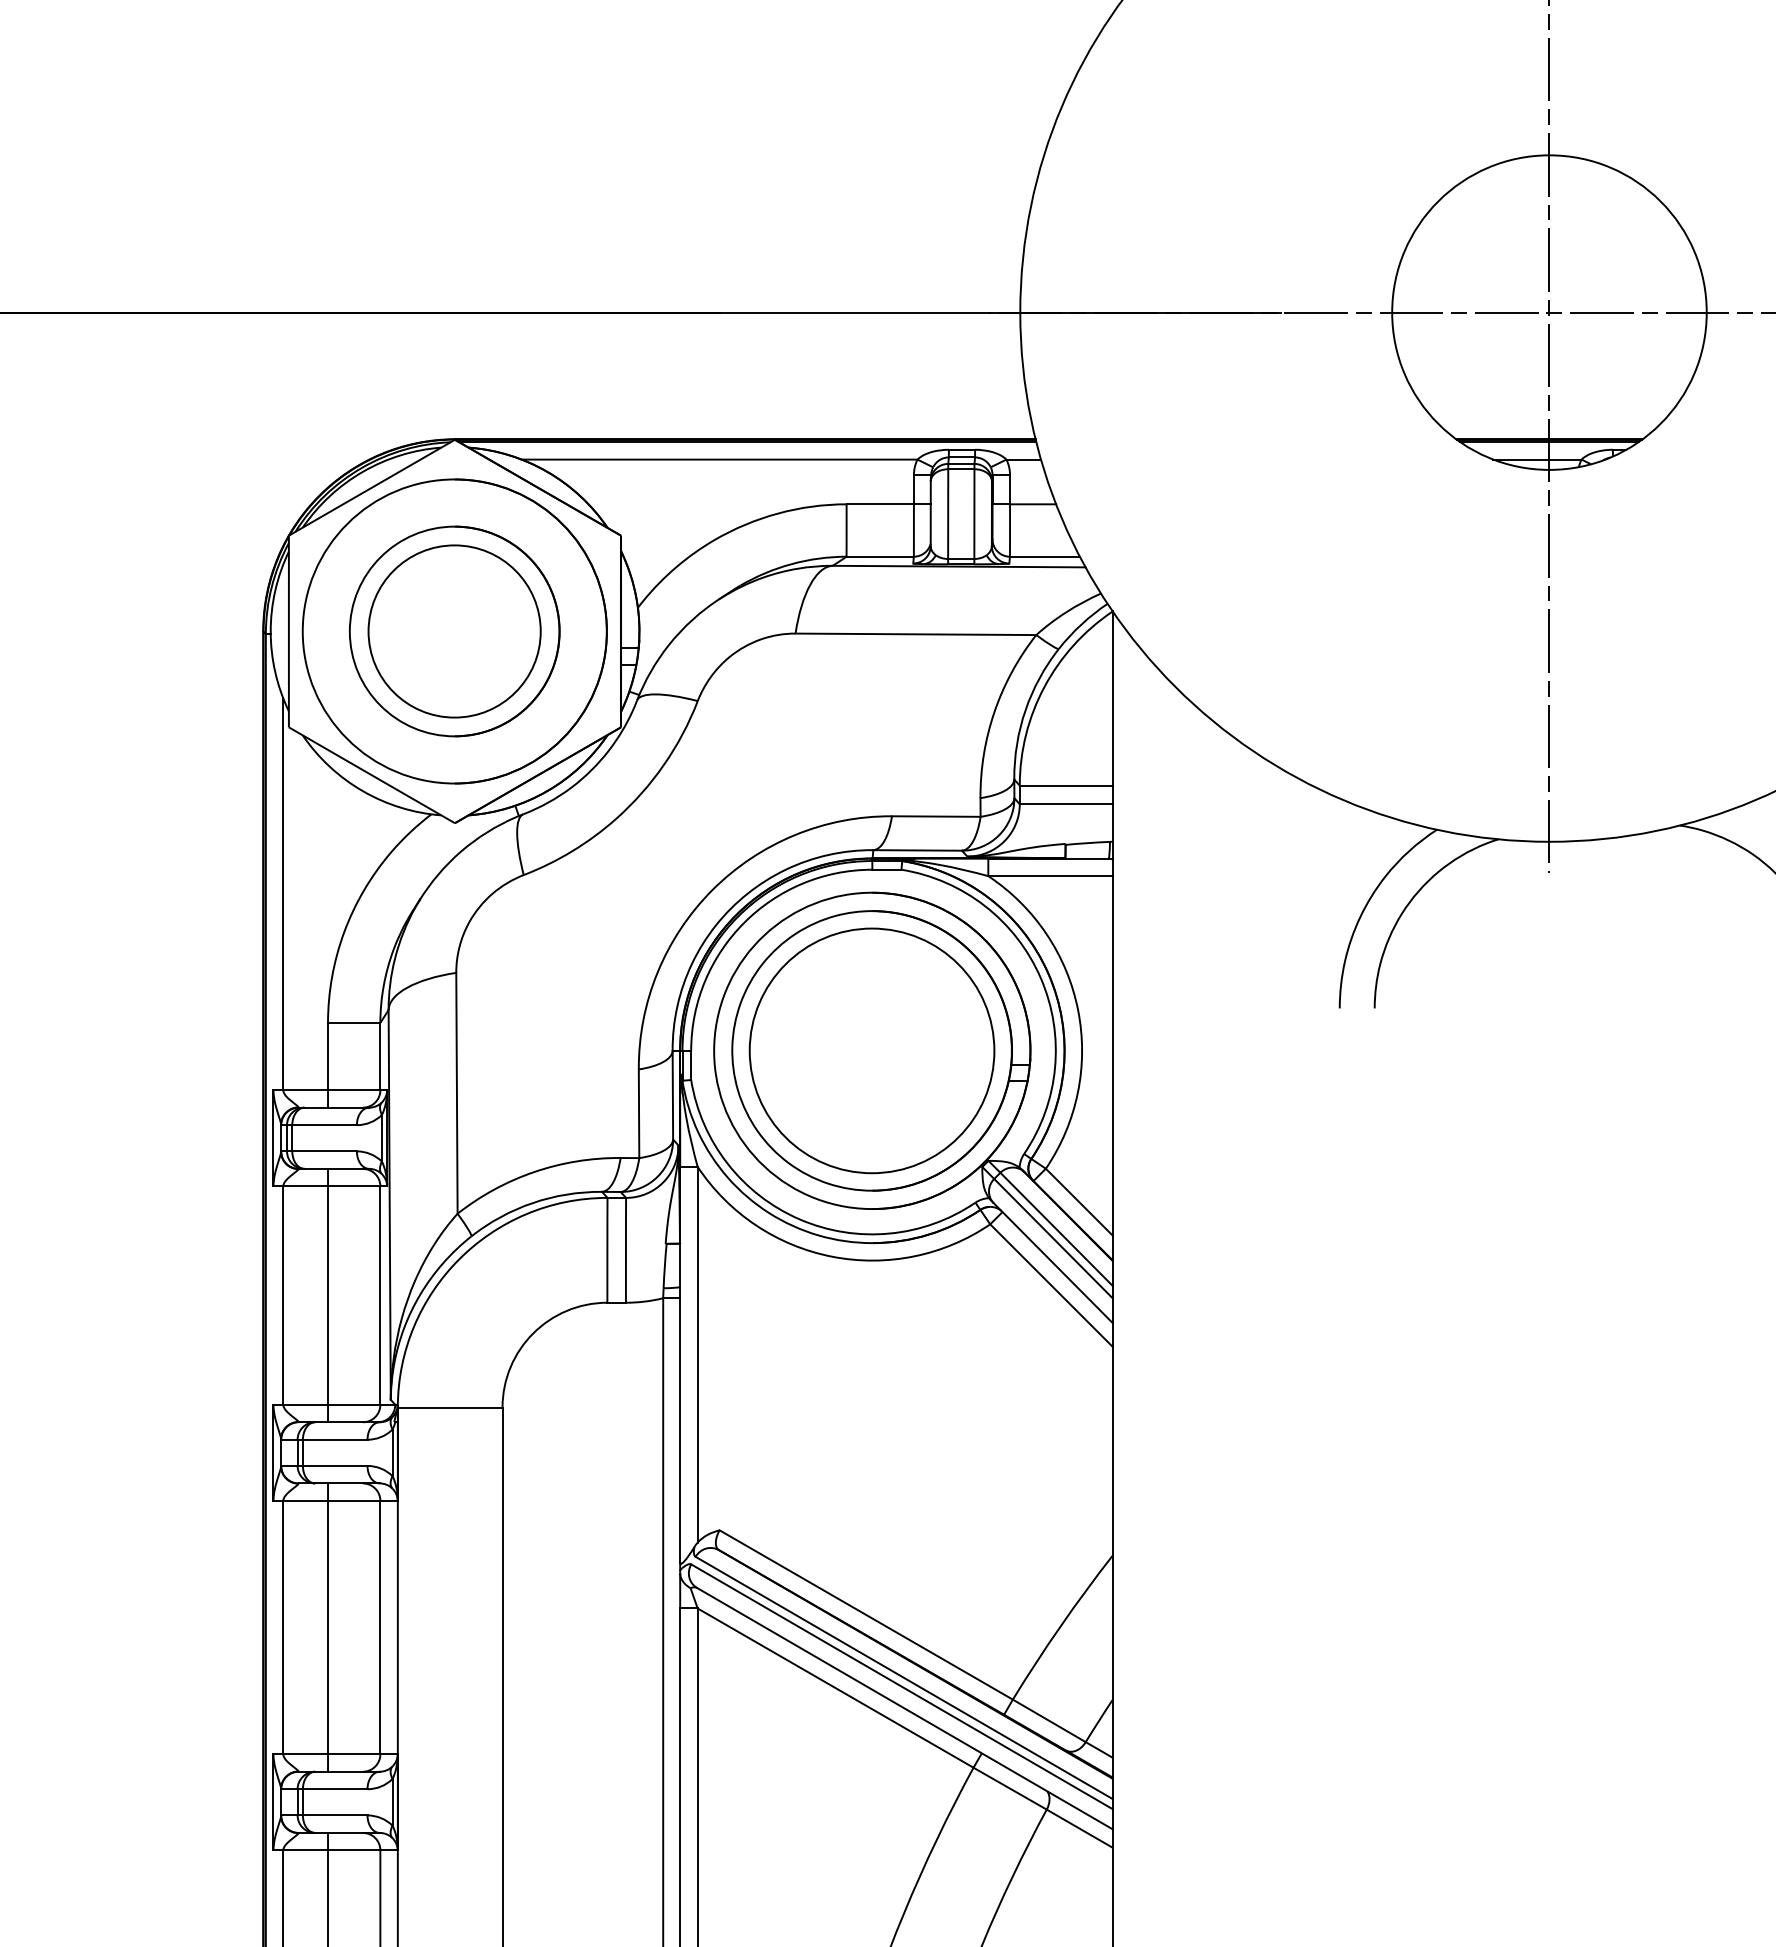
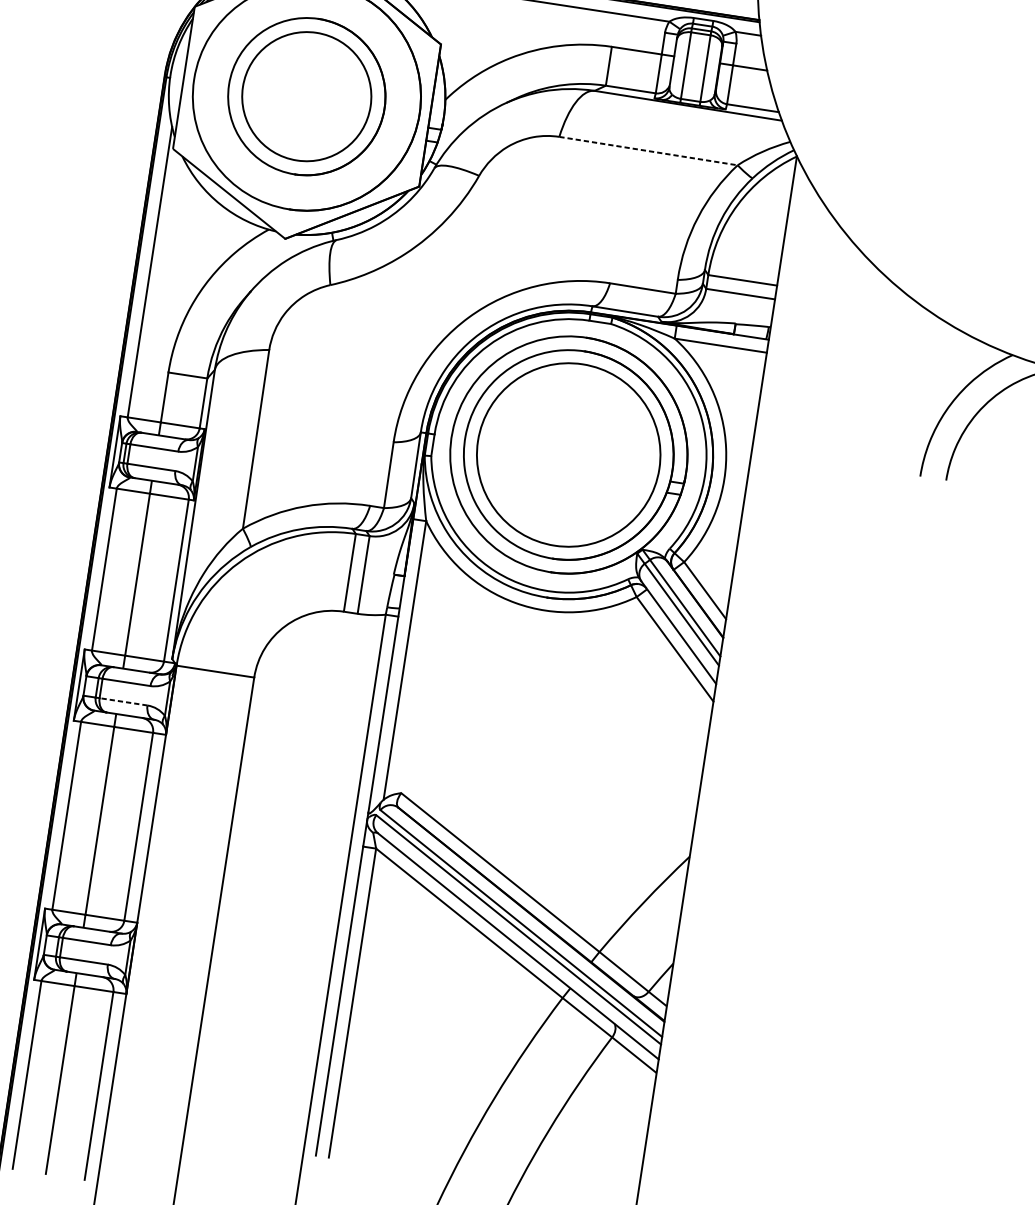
line: (916, 634) -> (648, 151), solid -> dashed
line: (334, 1465) -> (123, 701), solid -> dashed

